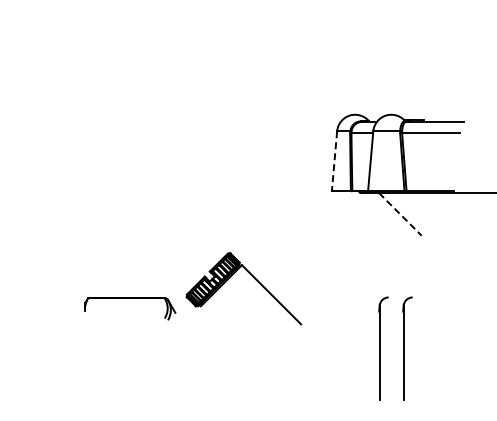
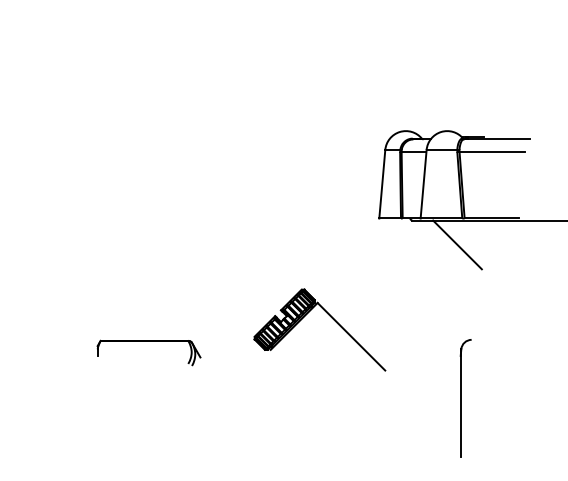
line: (334, 161) -> (382, 184), dashed -> solid
line: (400, 214) -> (457, 245), dashed -> solid
part: (253, 278) -> (330, 318), moved
part: (383, 348) -> (438, 398), removed

